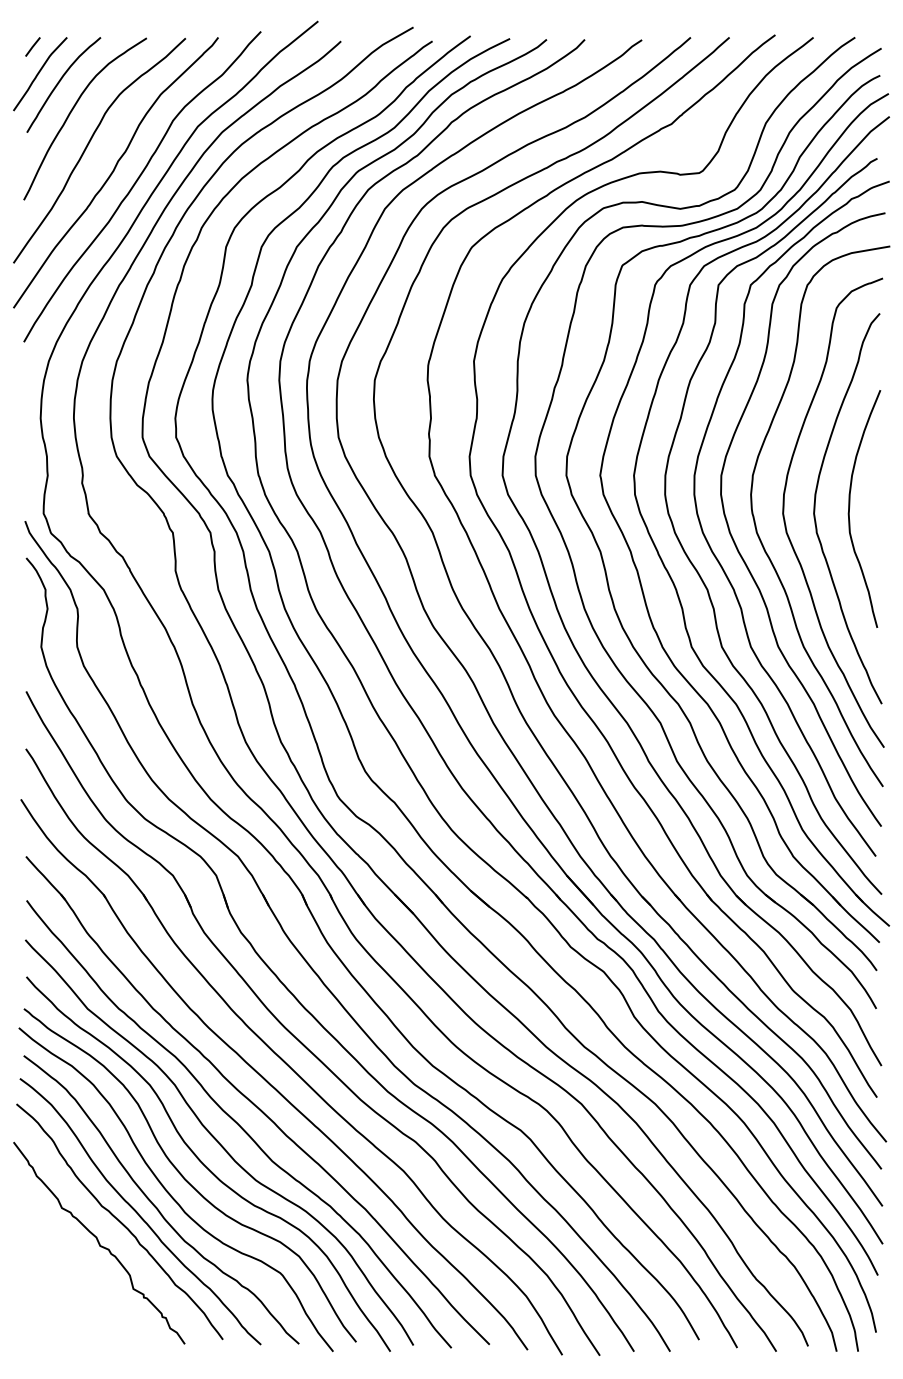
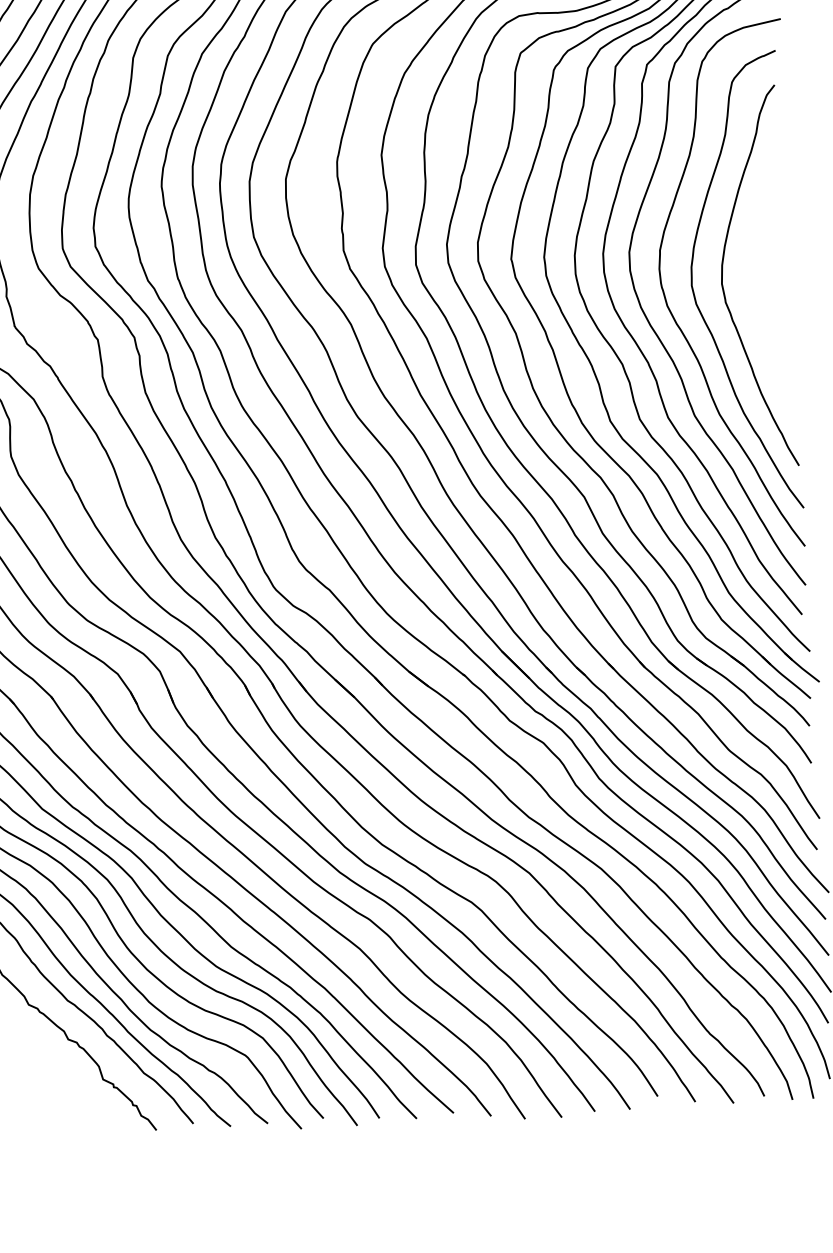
curve: (850, 506) -> (757, 274), removed

